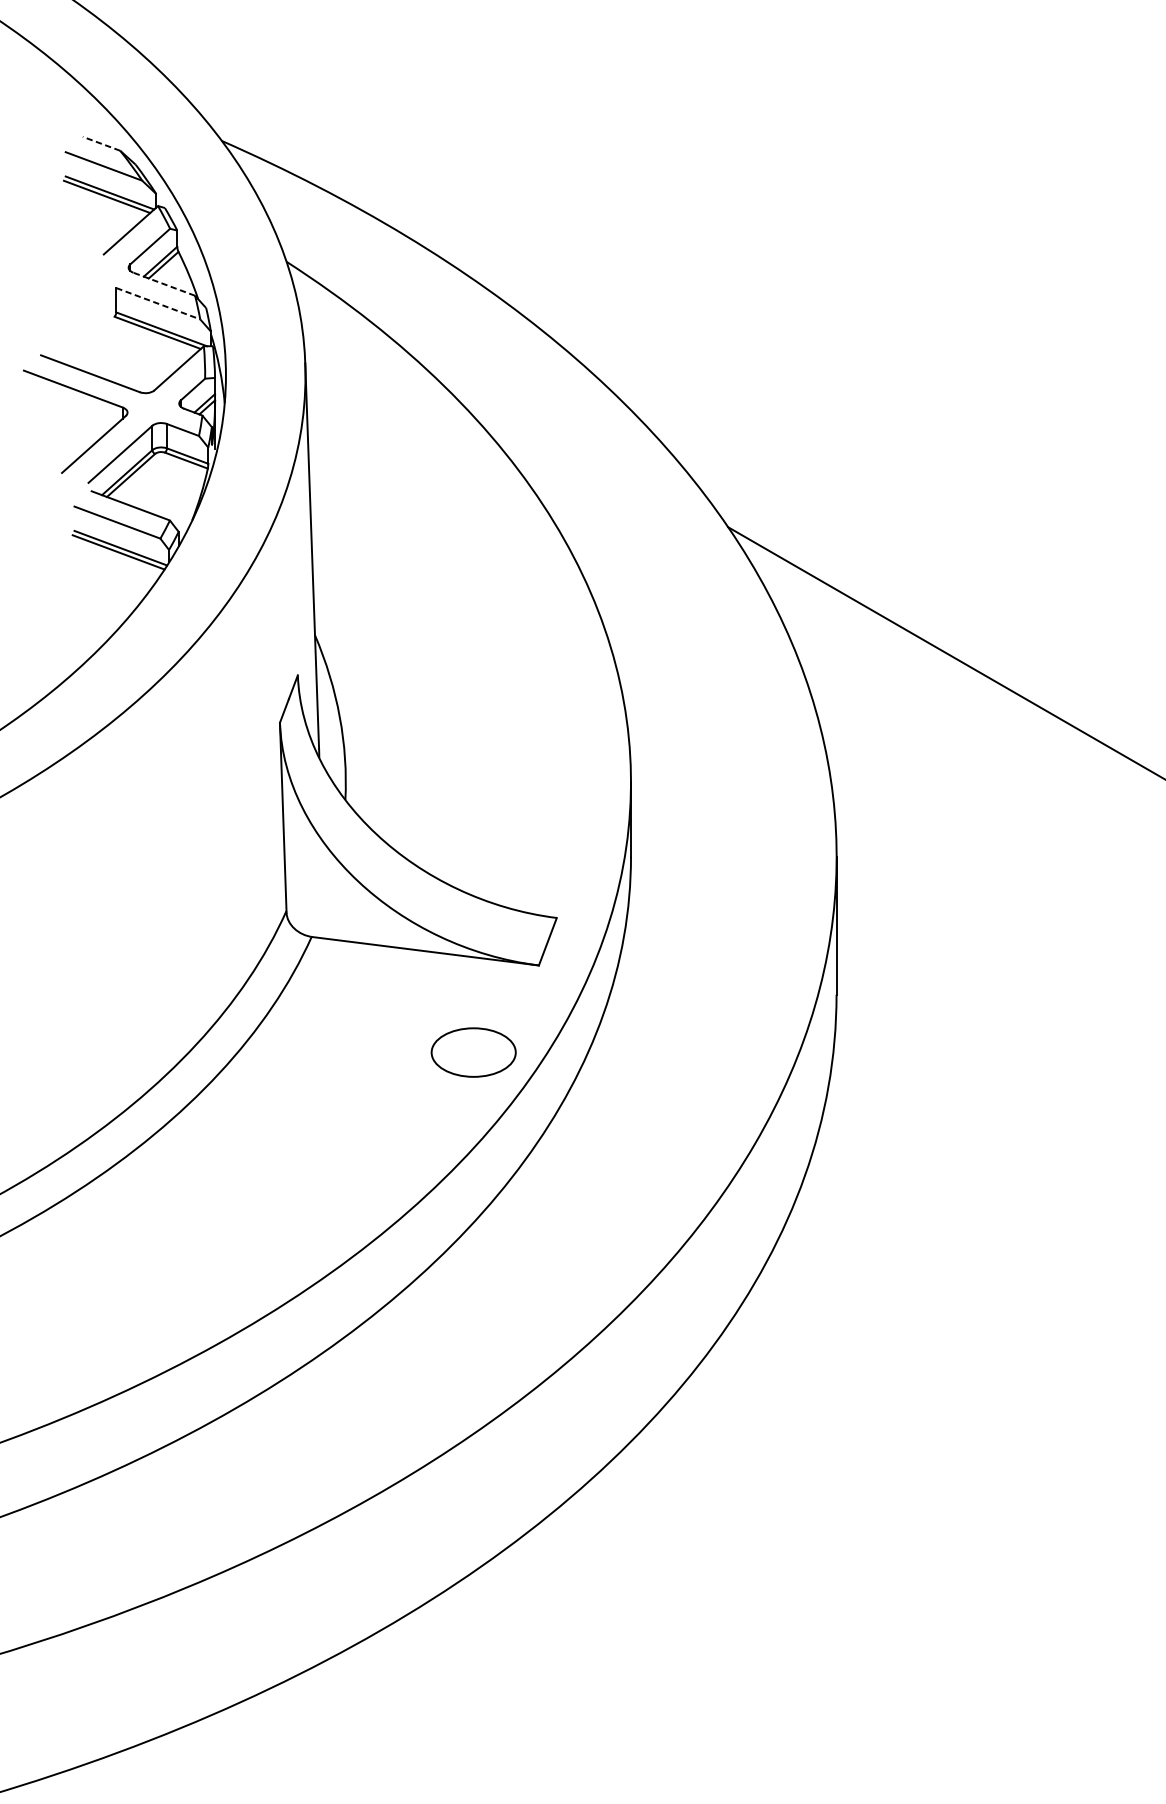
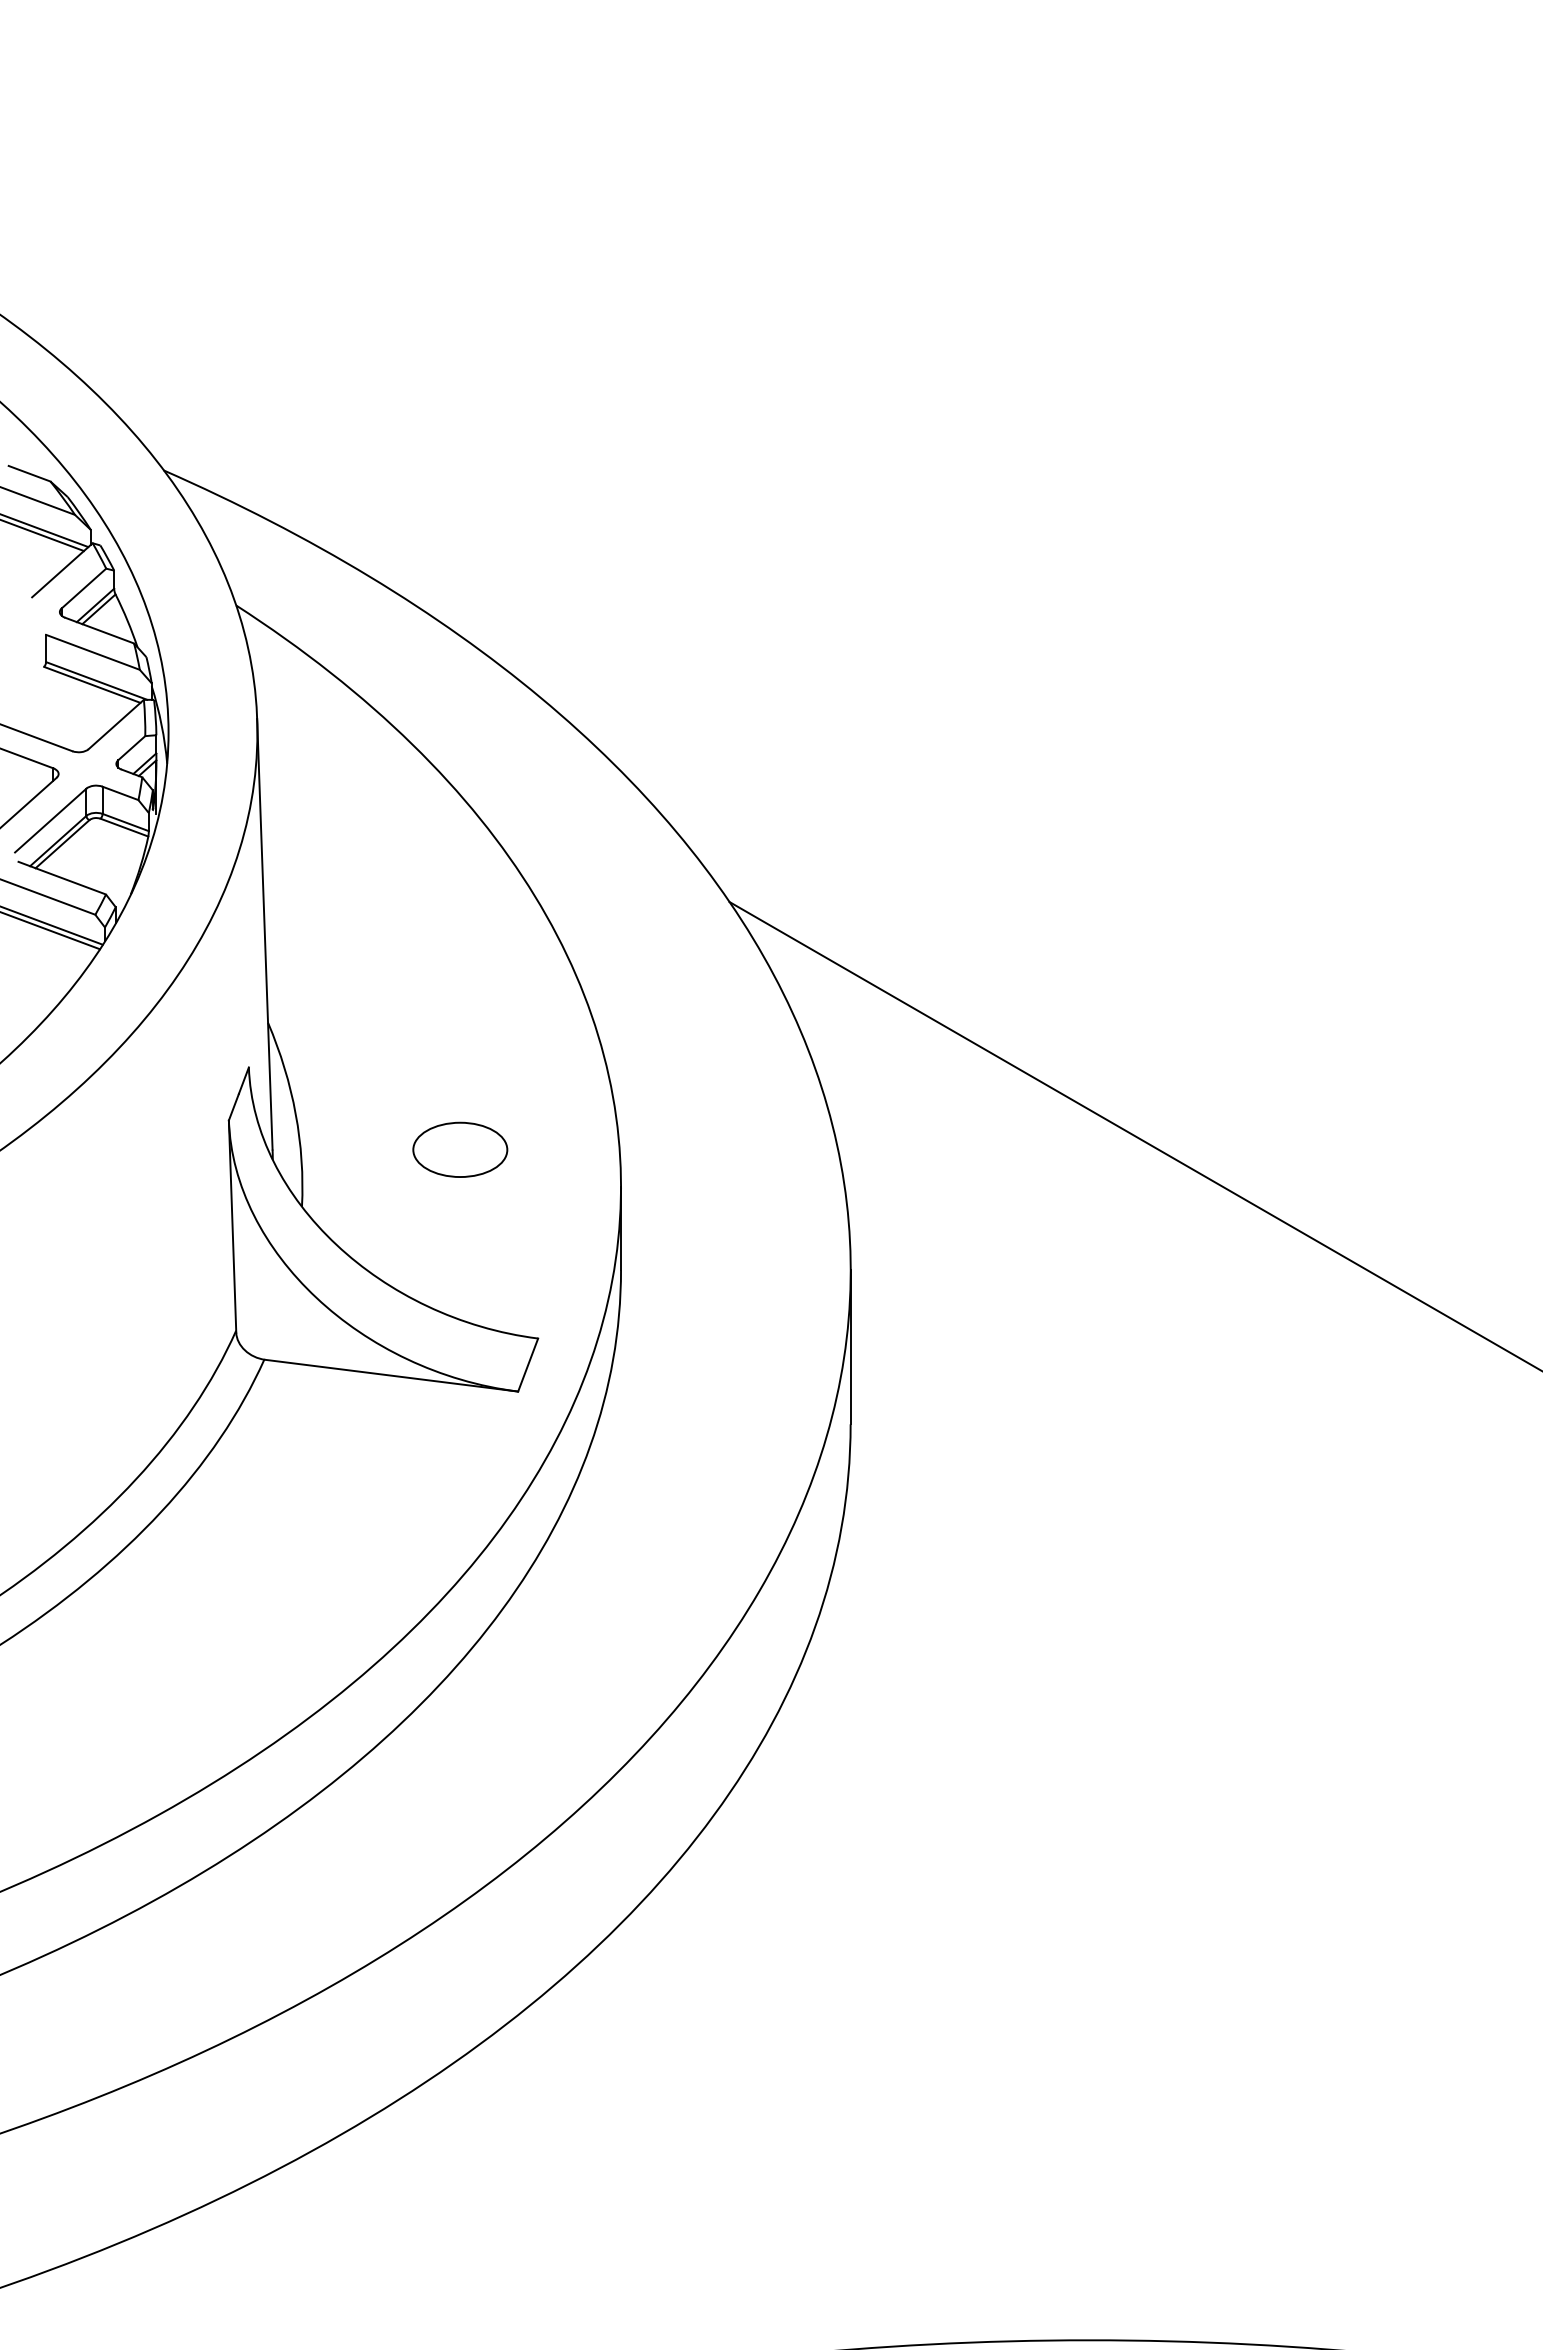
line: (101, 143) -> (29, 473), dashed -> solid
line: (164, 284) -> (99, 630), dashed -> solid
line: (158, 303) -> (93, 652), dashed -> solid
part: (473, 1052) -> (460, 1149), moved

